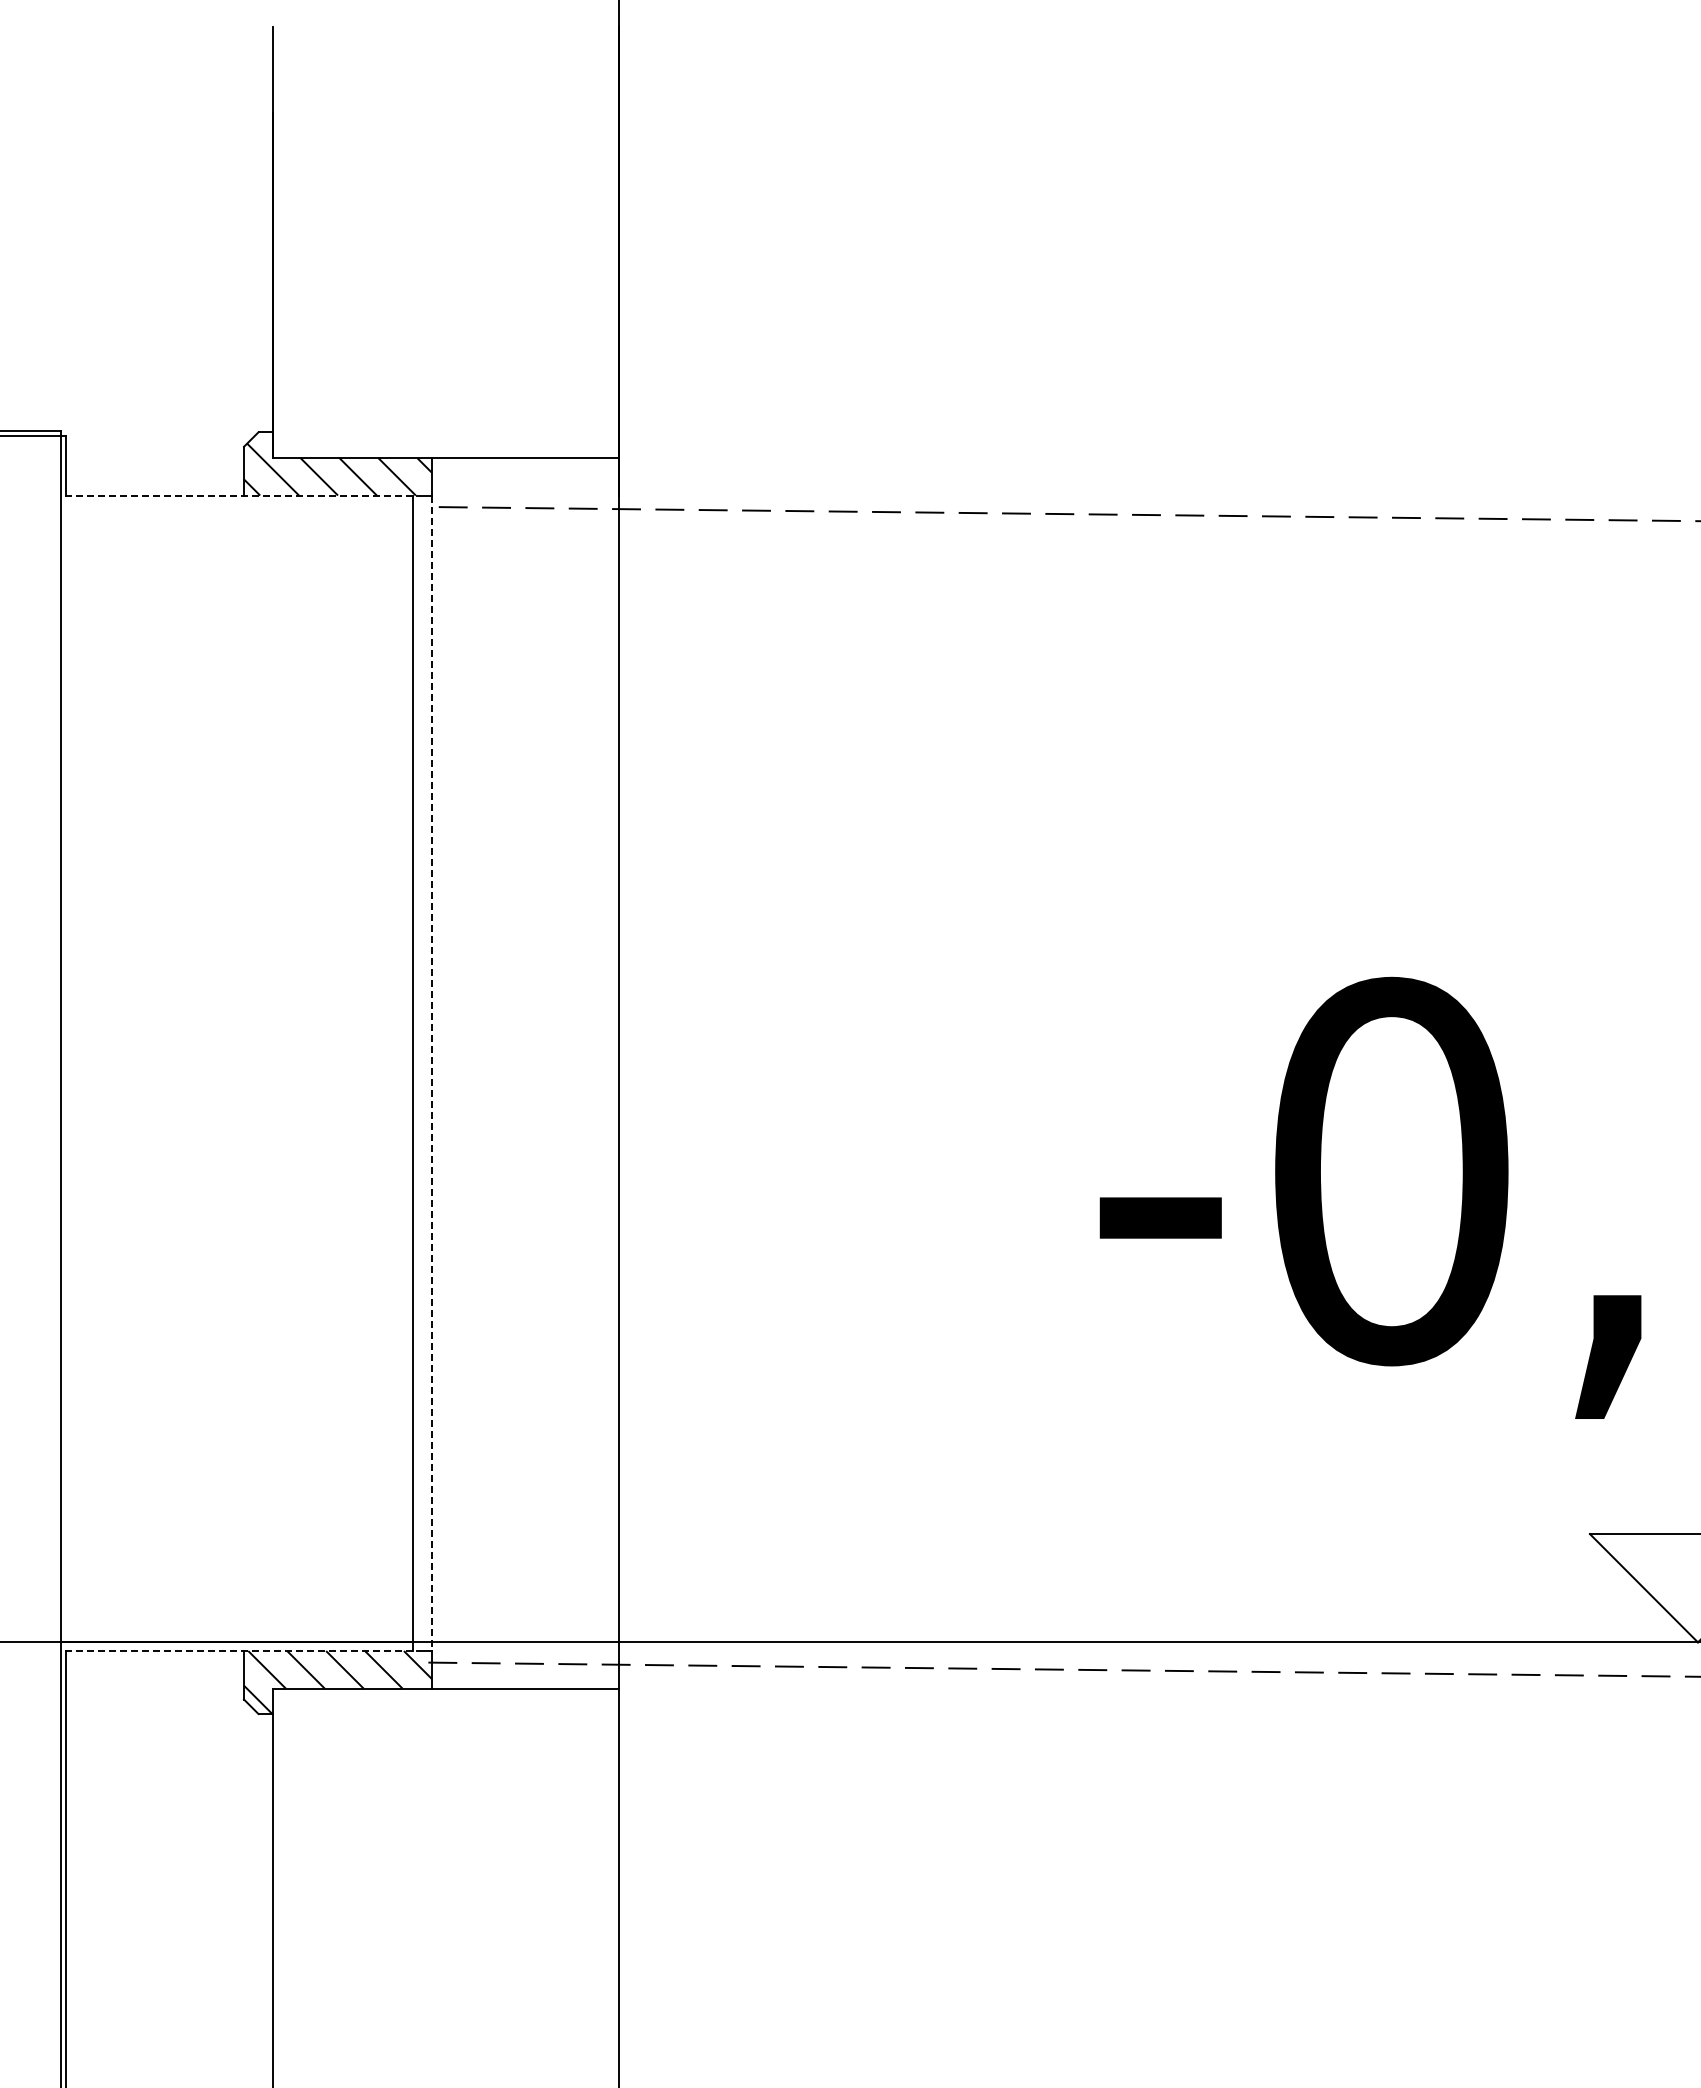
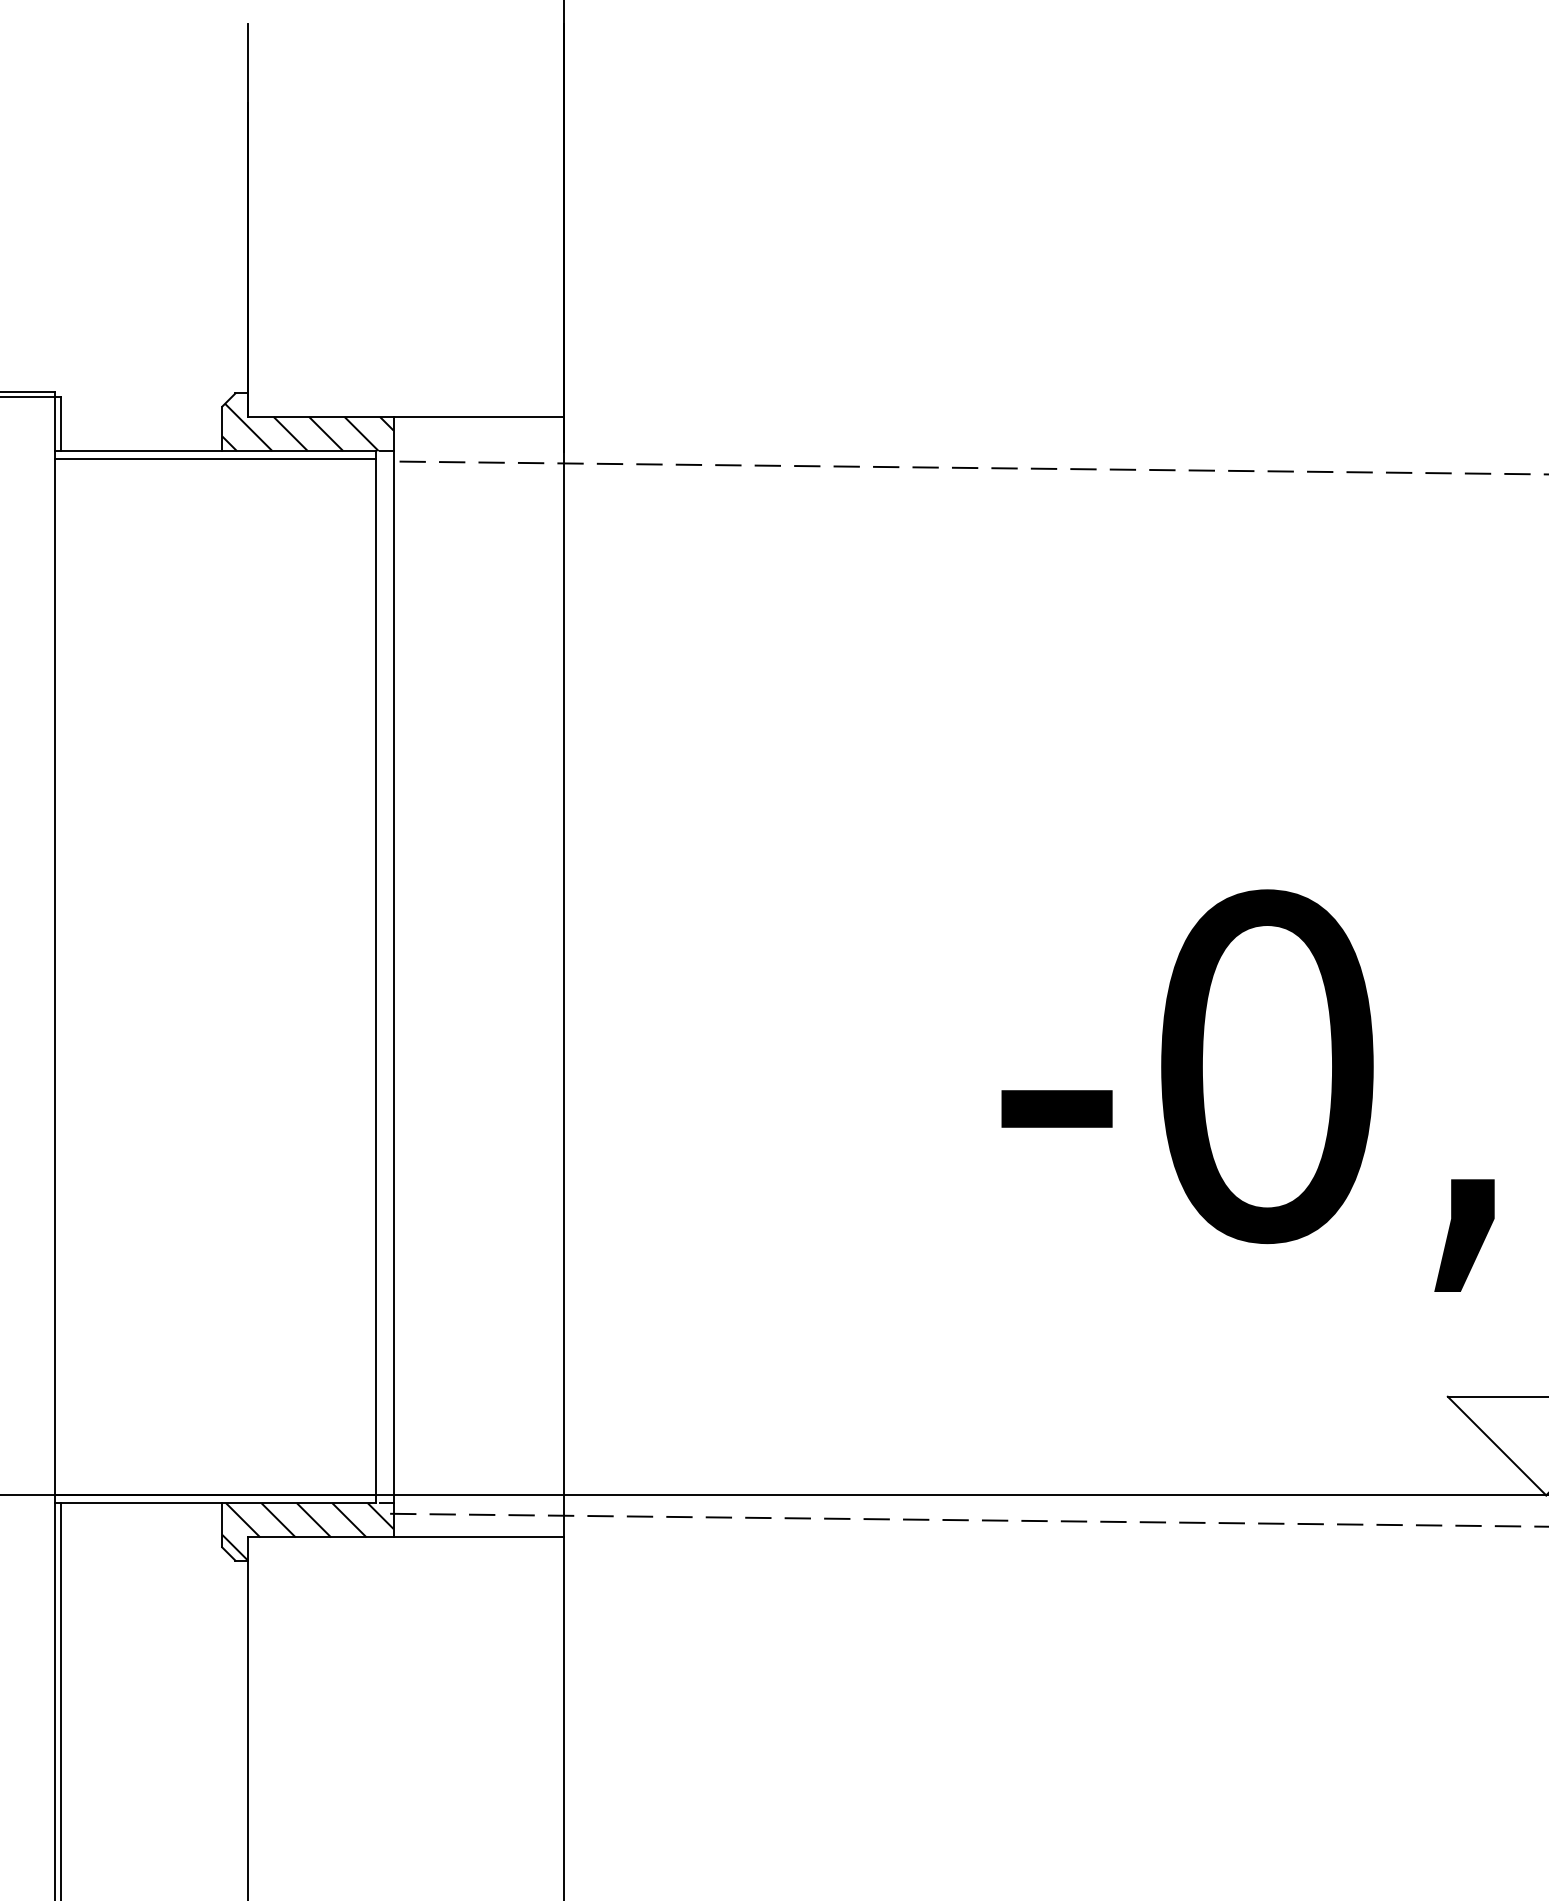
line: (236, 495) -> (215, 451), dashed -> solid
line: (236, 504) -> (215, 459), added
line: (432, 1073) -> (393, 977), dashed -> solid
line: (236, 1651) -> (215, 1503), dashed -> solid

